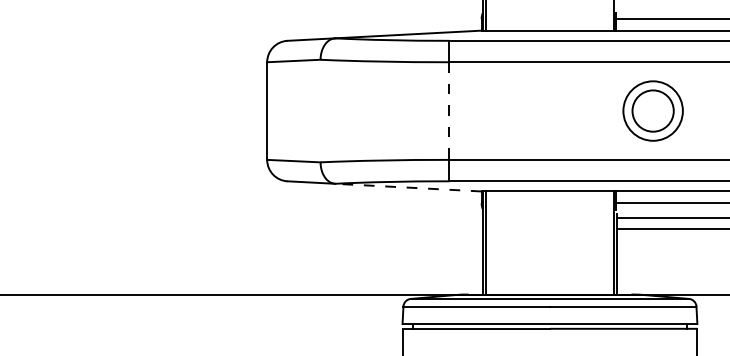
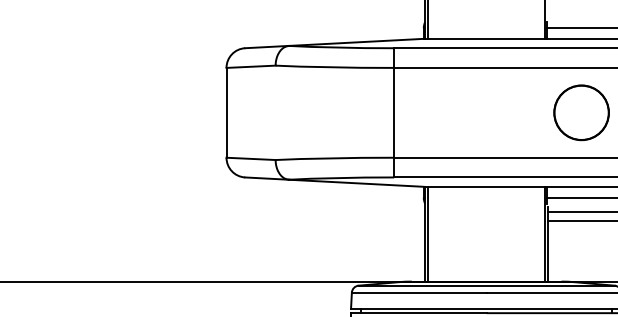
circle: (652, 110) -> (581, 112), size x1.43
line: (449, 111) -> (394, 113), dashed -> solid
line: (407, 187) -> (355, 183), dashed -> solid

